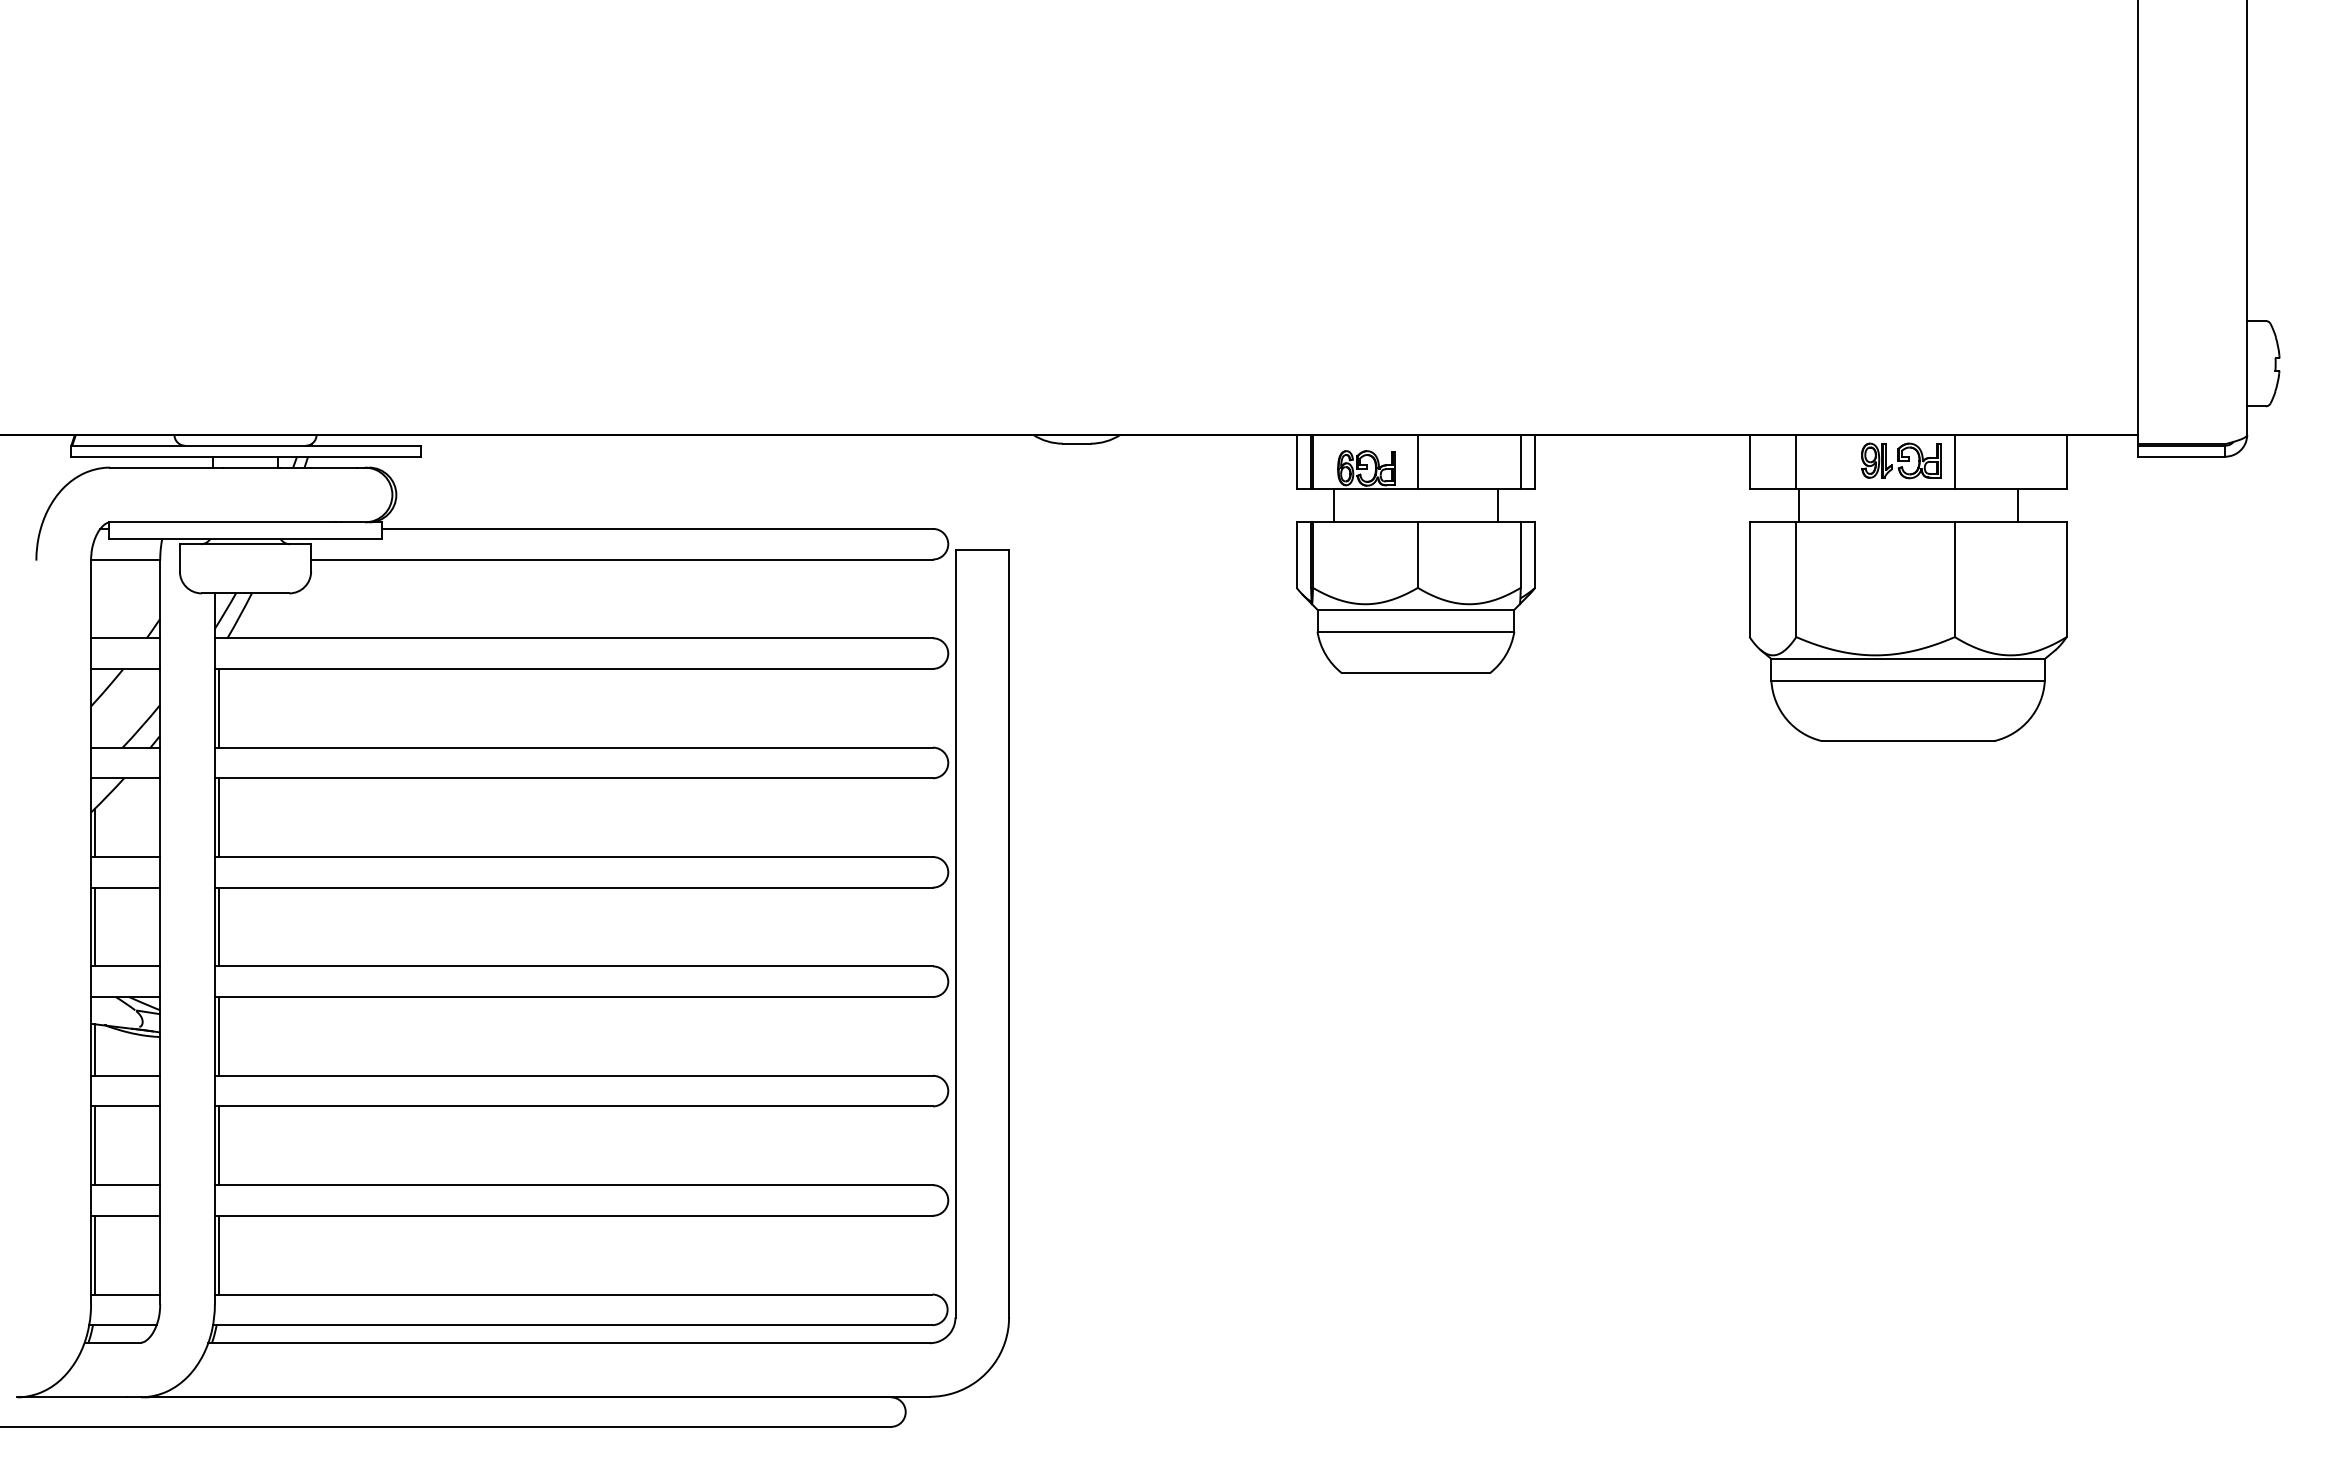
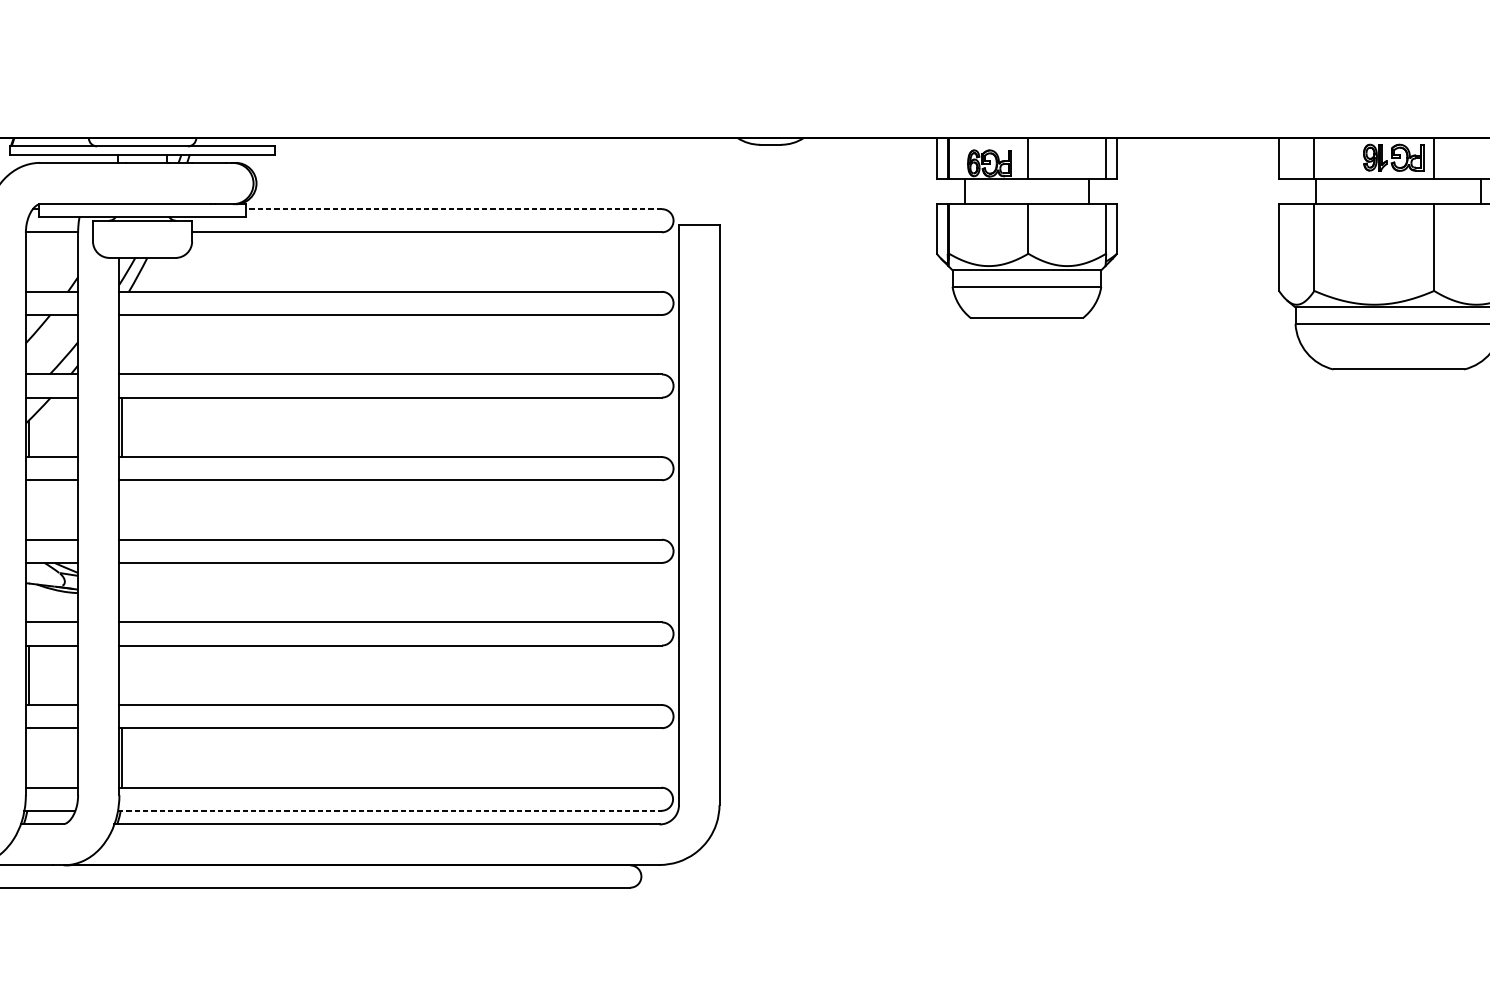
line: (657, 528) -> (453, 208), solid -> dashed
line: (218, 707) -> (122, 344), removed
line: (94, 926) -> (28, 509), removed
line: (218, 926) -> (122, 509), removed
line: (218, 1036) -> (122, 592), removed
line: (94, 1049) -> (28, 602), removed
line: (218, 1145) -> (122, 675), removed
line: (94, 1254) -> (28, 757), removed
line: (572, 1325) -> (389, 811), solid -> dashed

